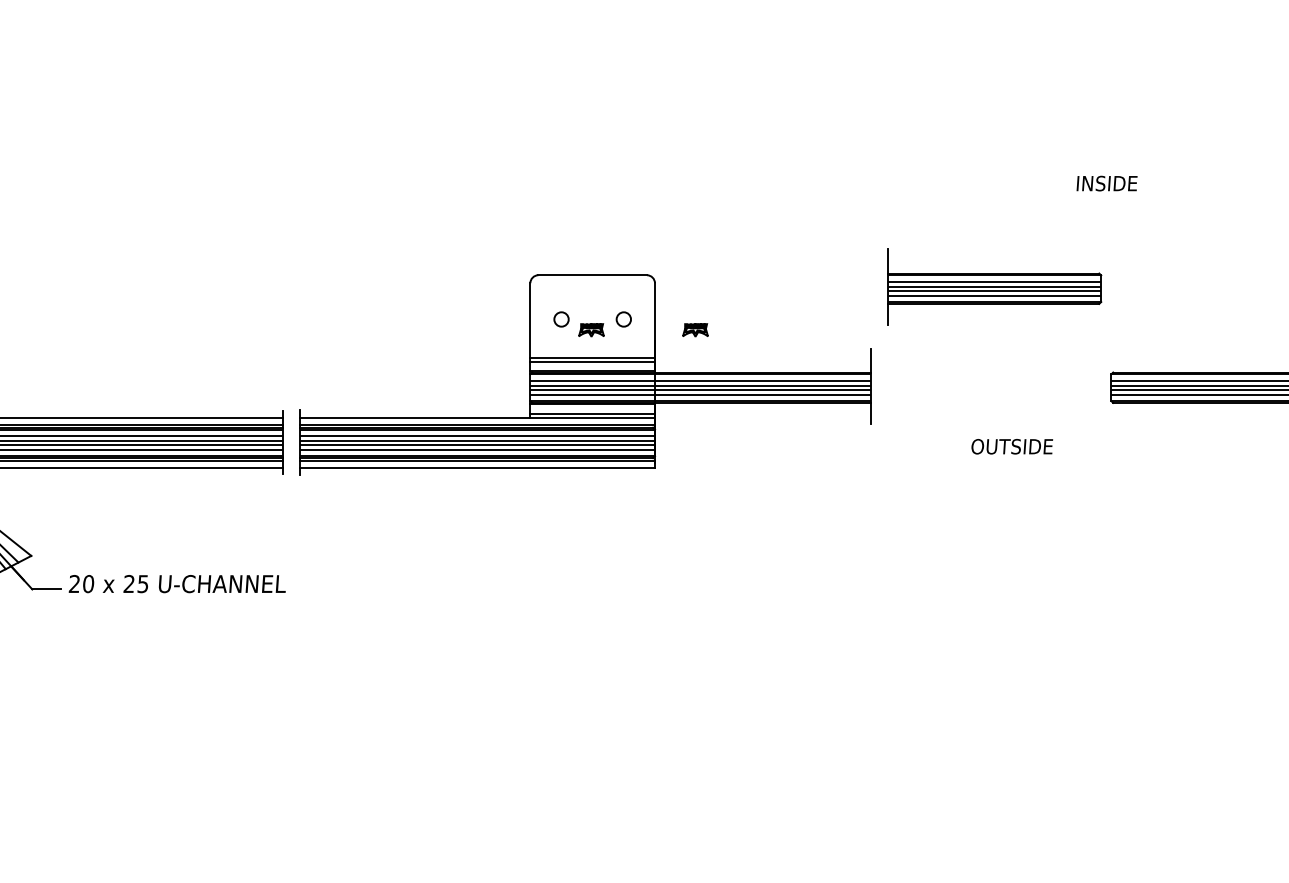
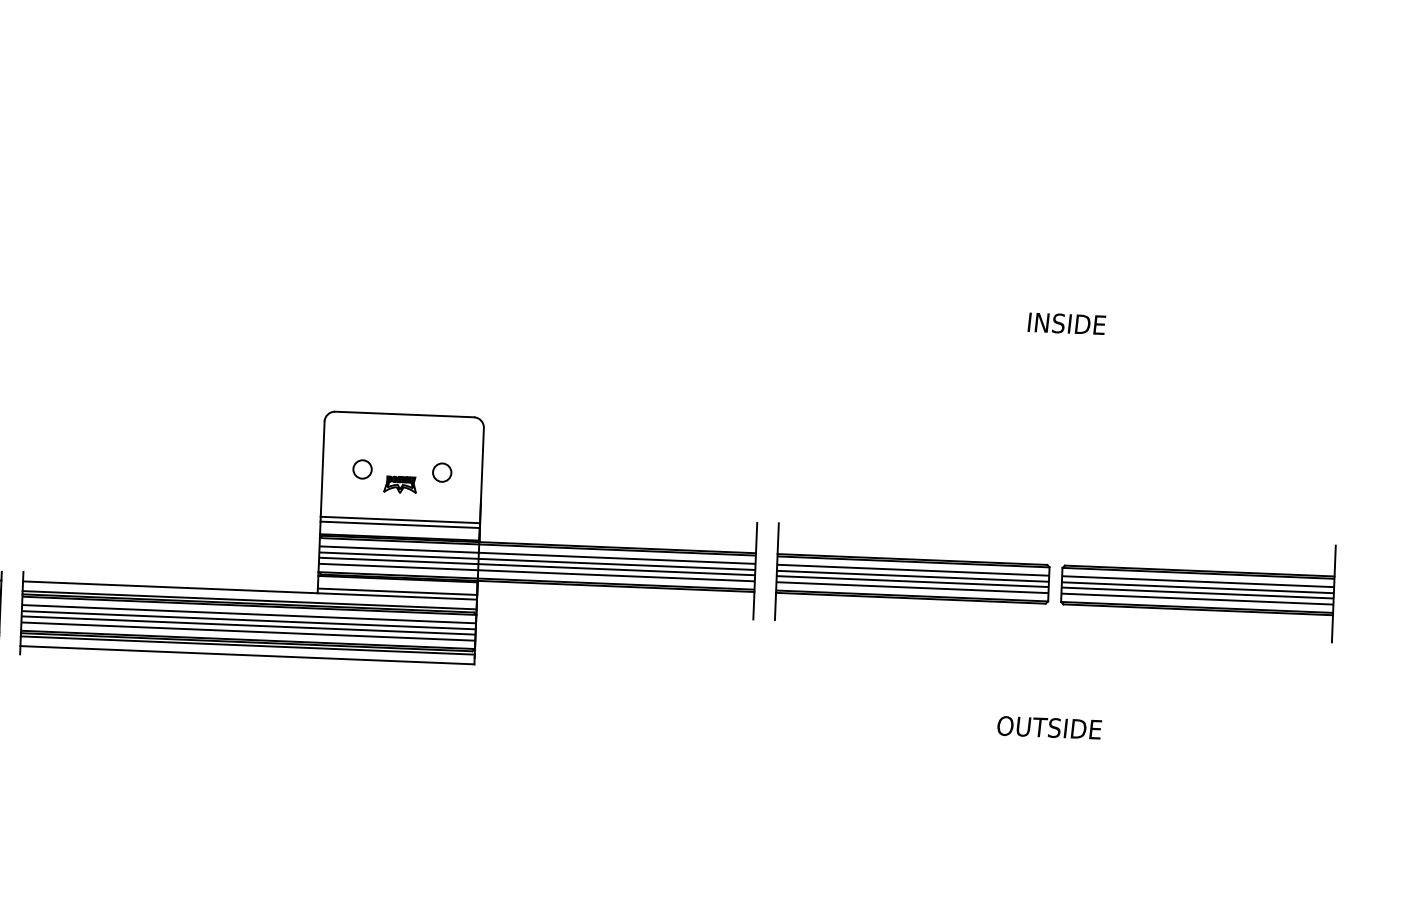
part: (994, 286) -> (912, 576), moved
part: (695, 330) -> (533, 490), removed
text: (1012, 446) -> (1049, 727), moved

